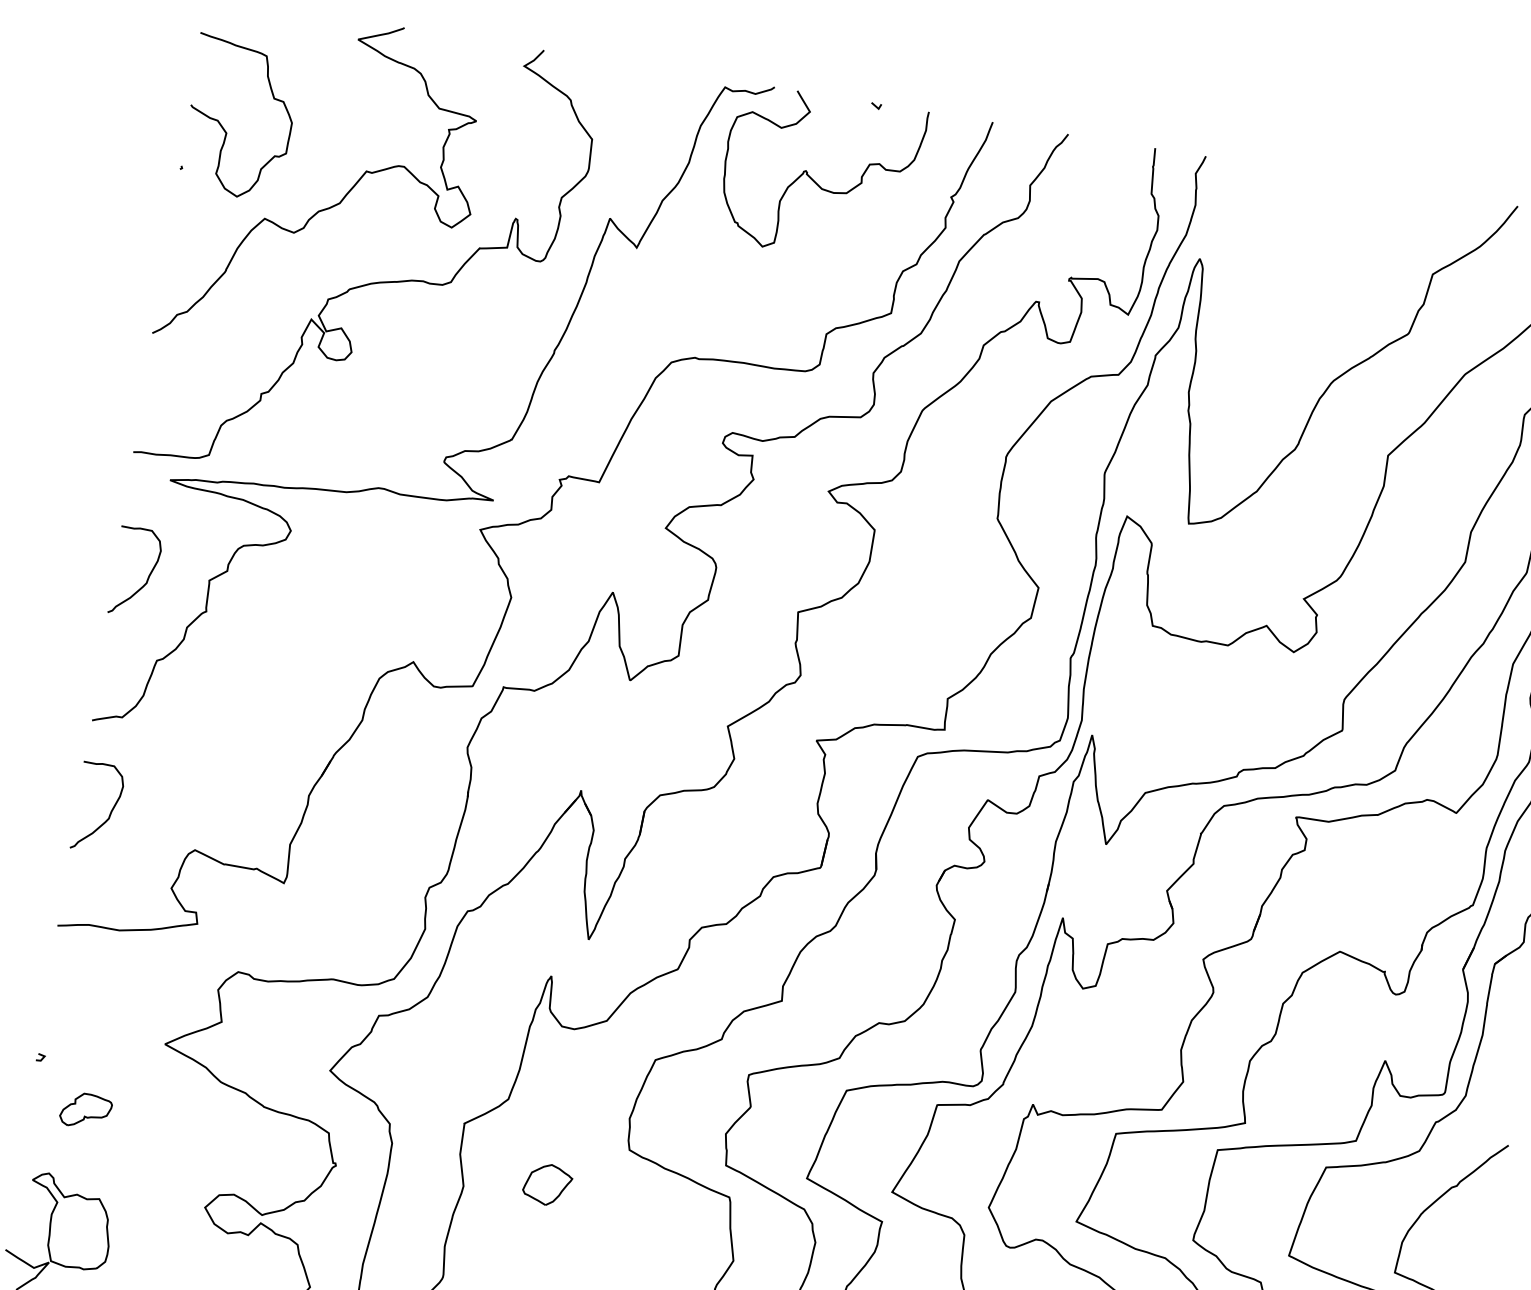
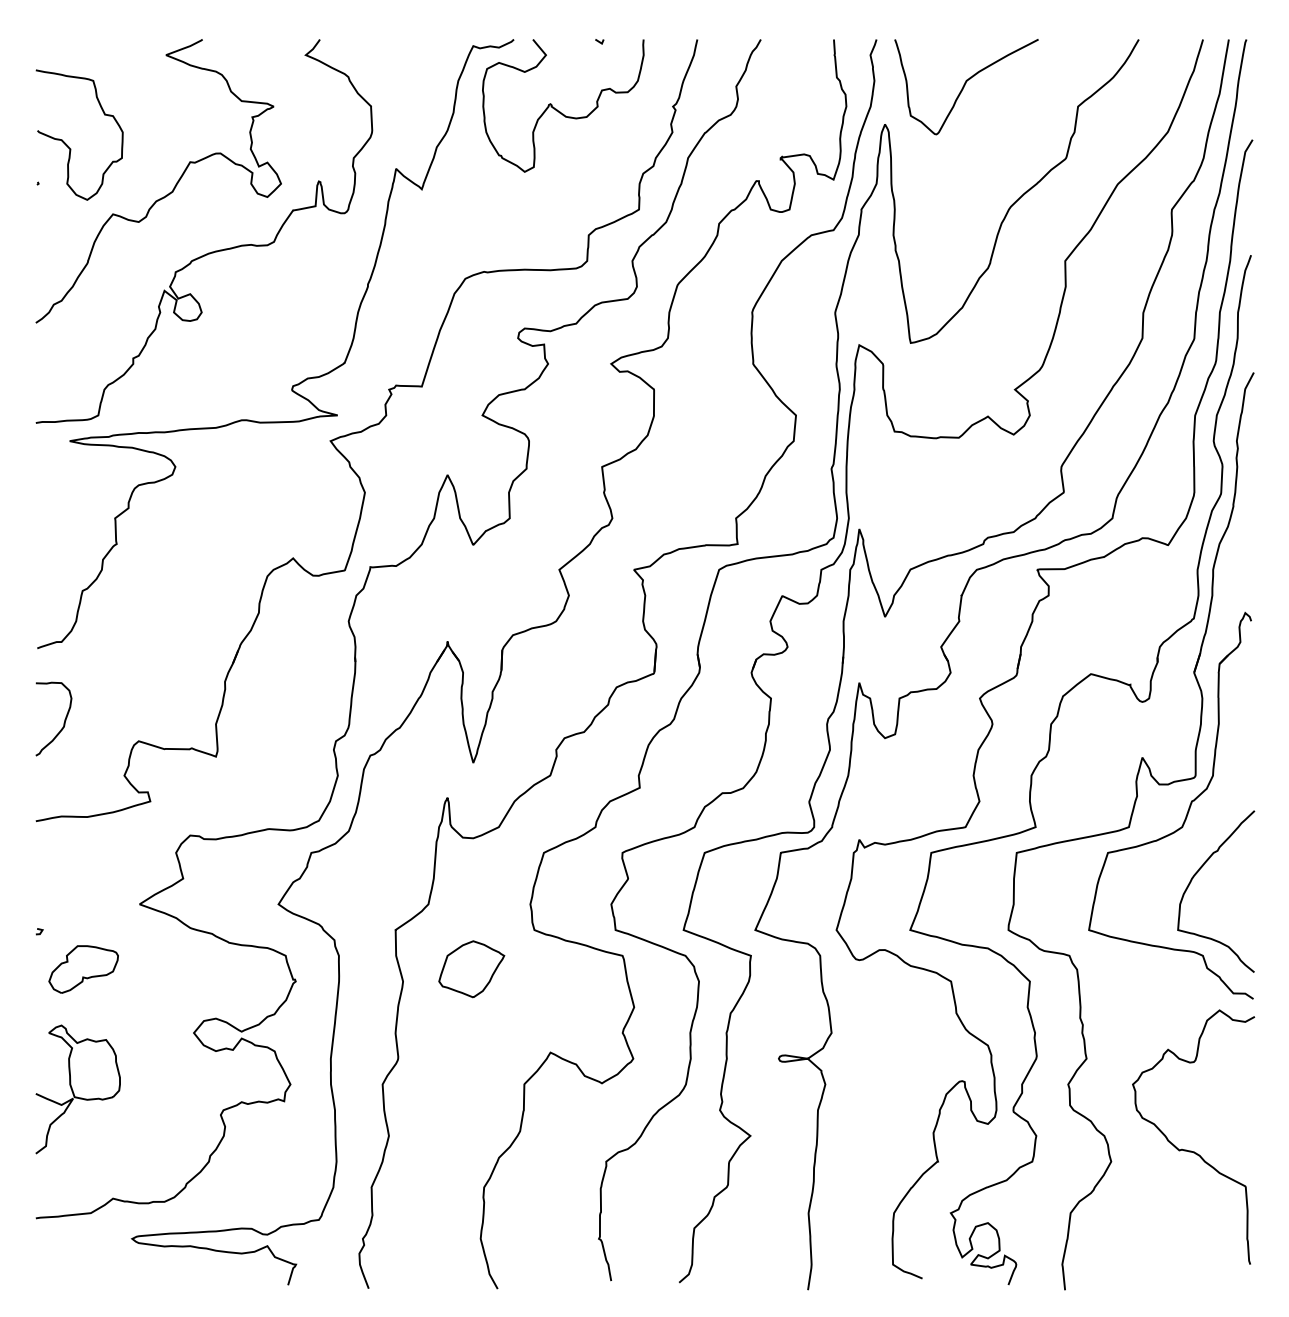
curve: (1301, 230) -> (964, 87), added
curve: (146, 578) -> (63, 524), removed
part: (85, 1111) -> (83, 969), size x1.67
part: (547, 1184) -> (471, 969), size x1.67

